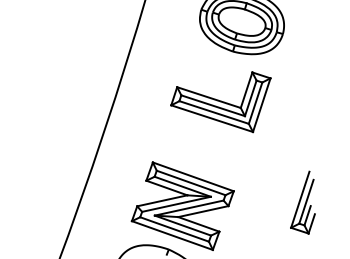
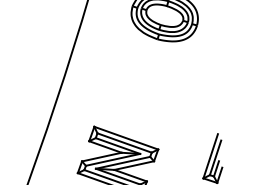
part: (220, 102) -> (147, 79), removed

